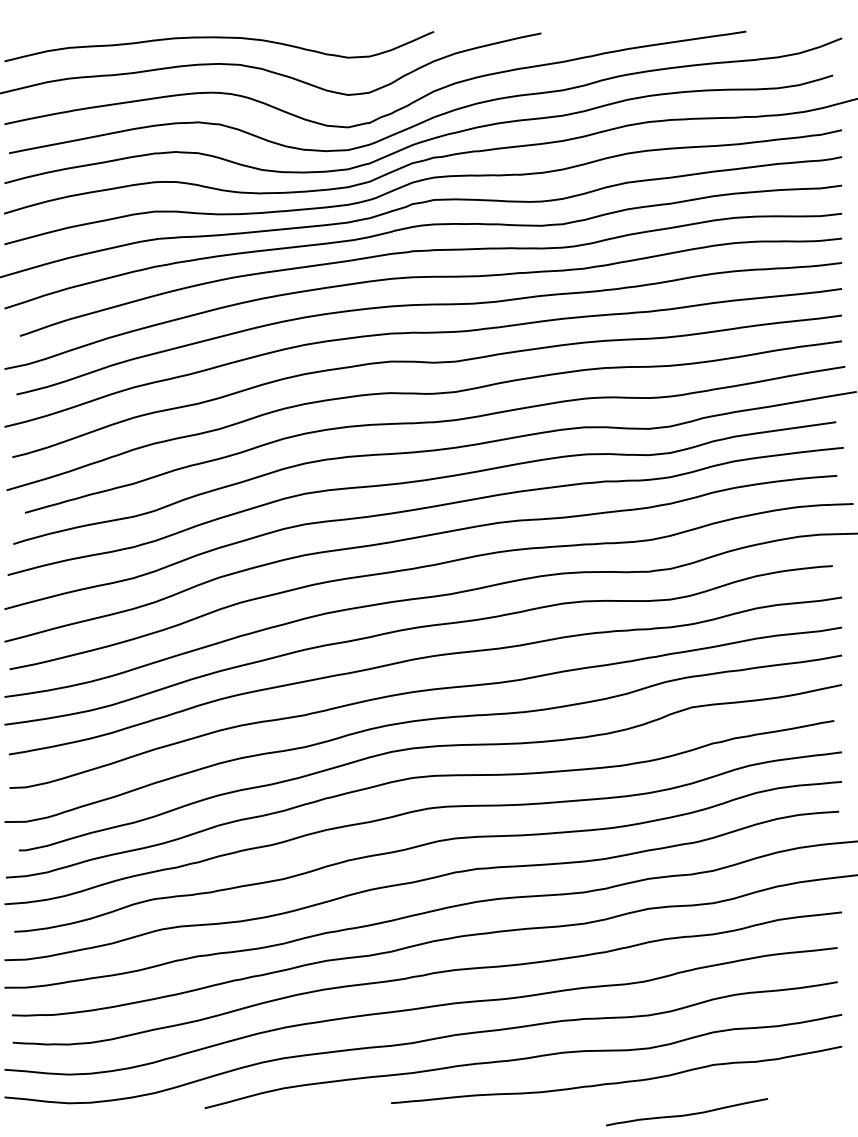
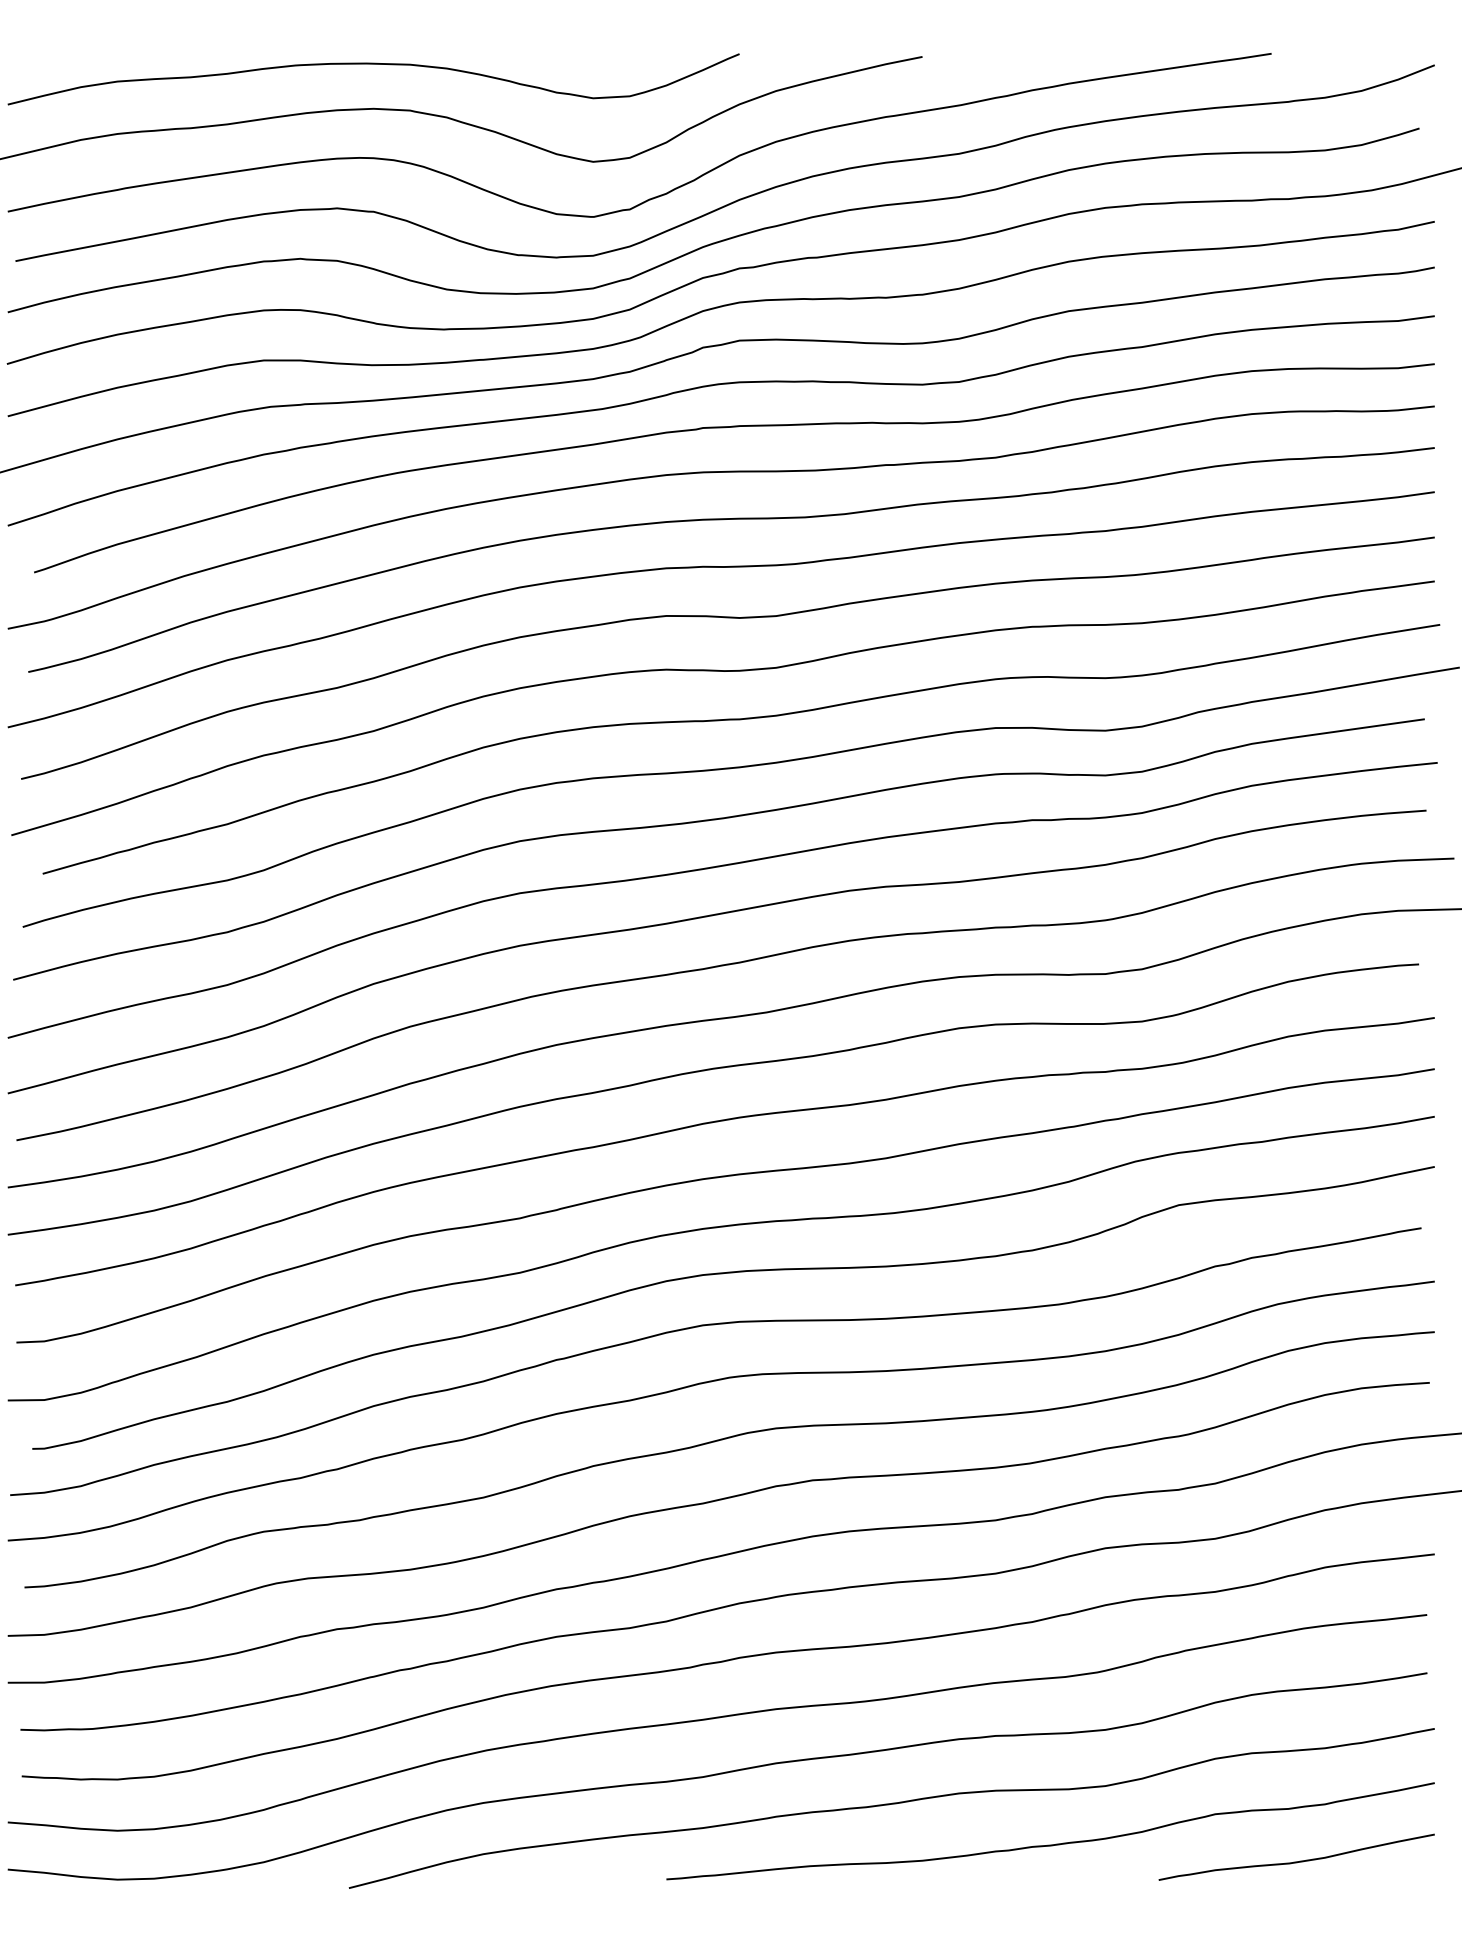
curve: (687, 1114) -> (1297, 1861), moved

